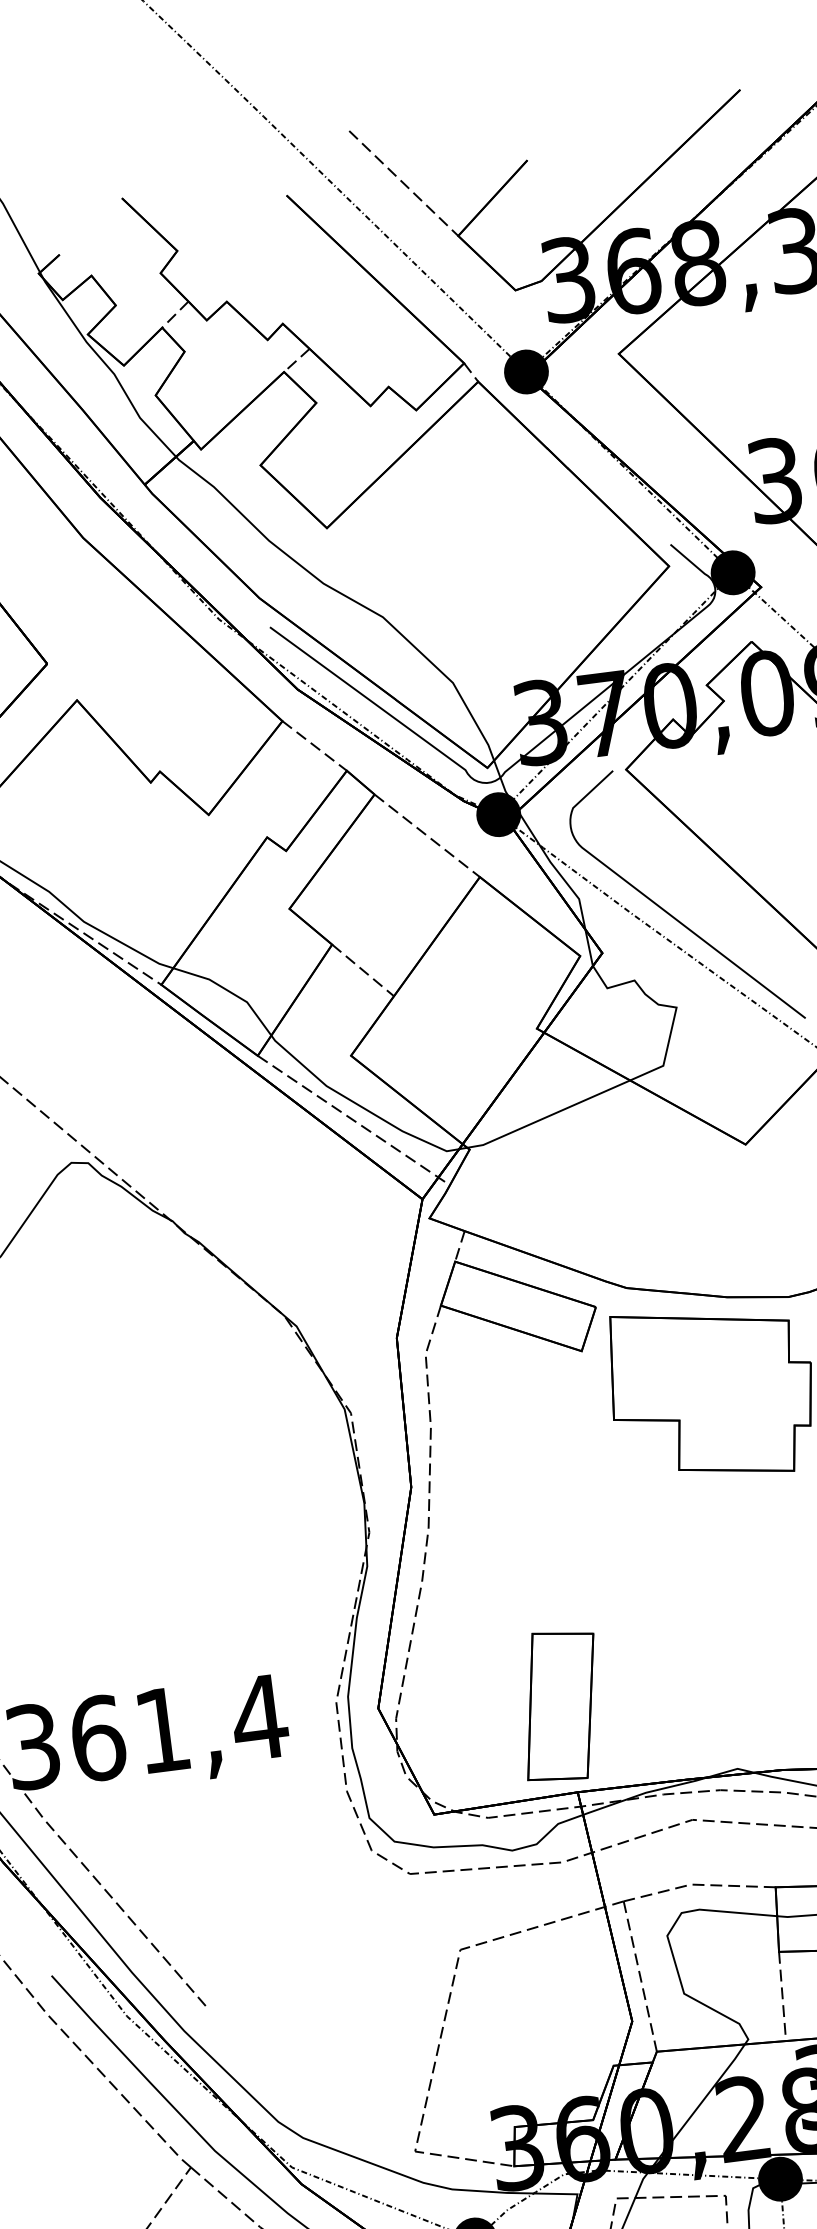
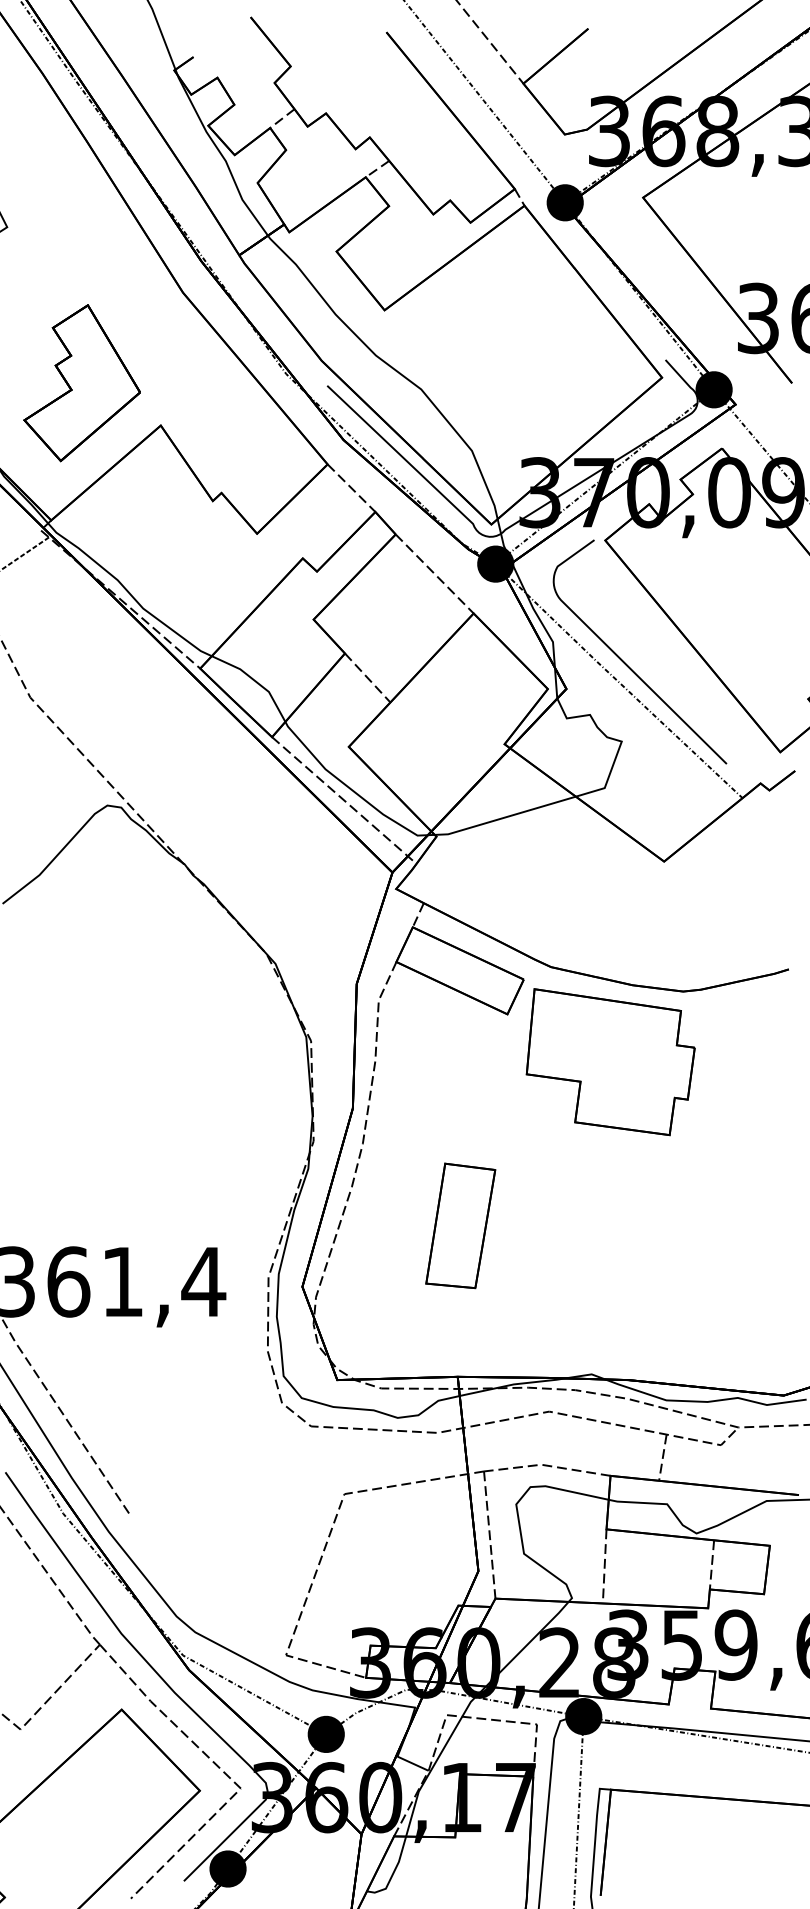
part: (560, 1705) -> (460, 1225), moved

